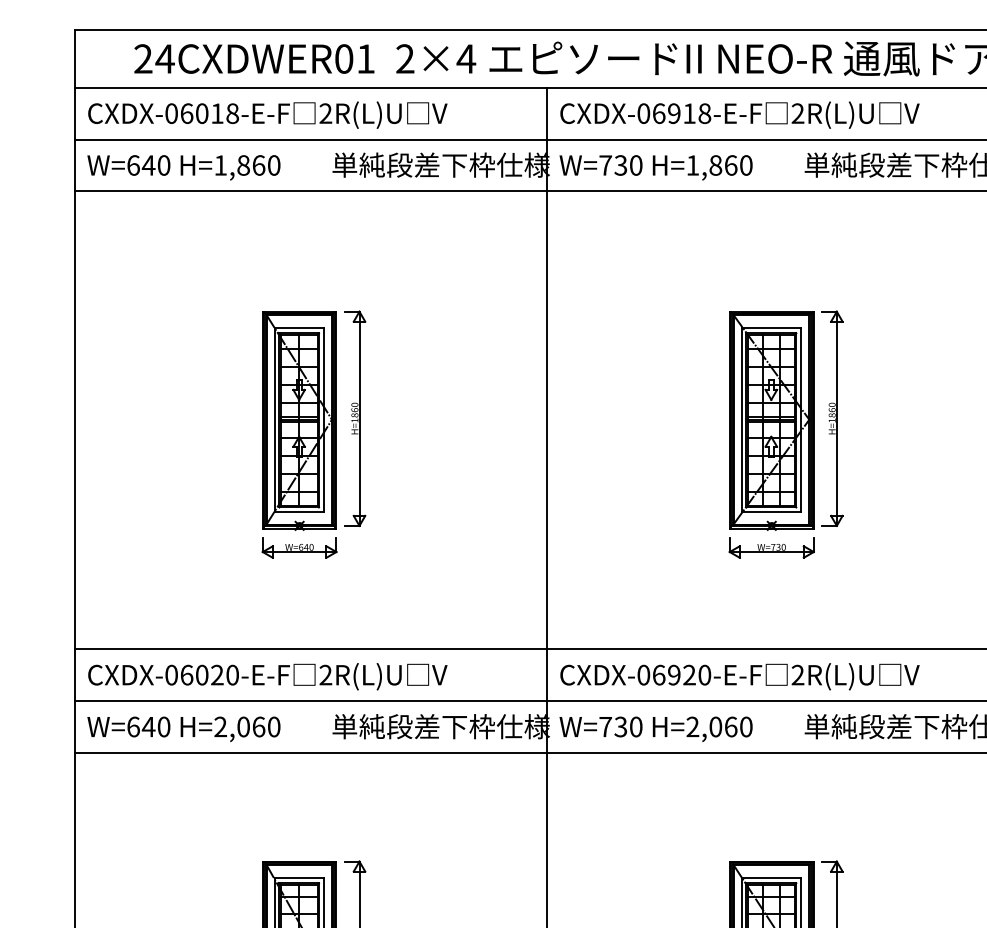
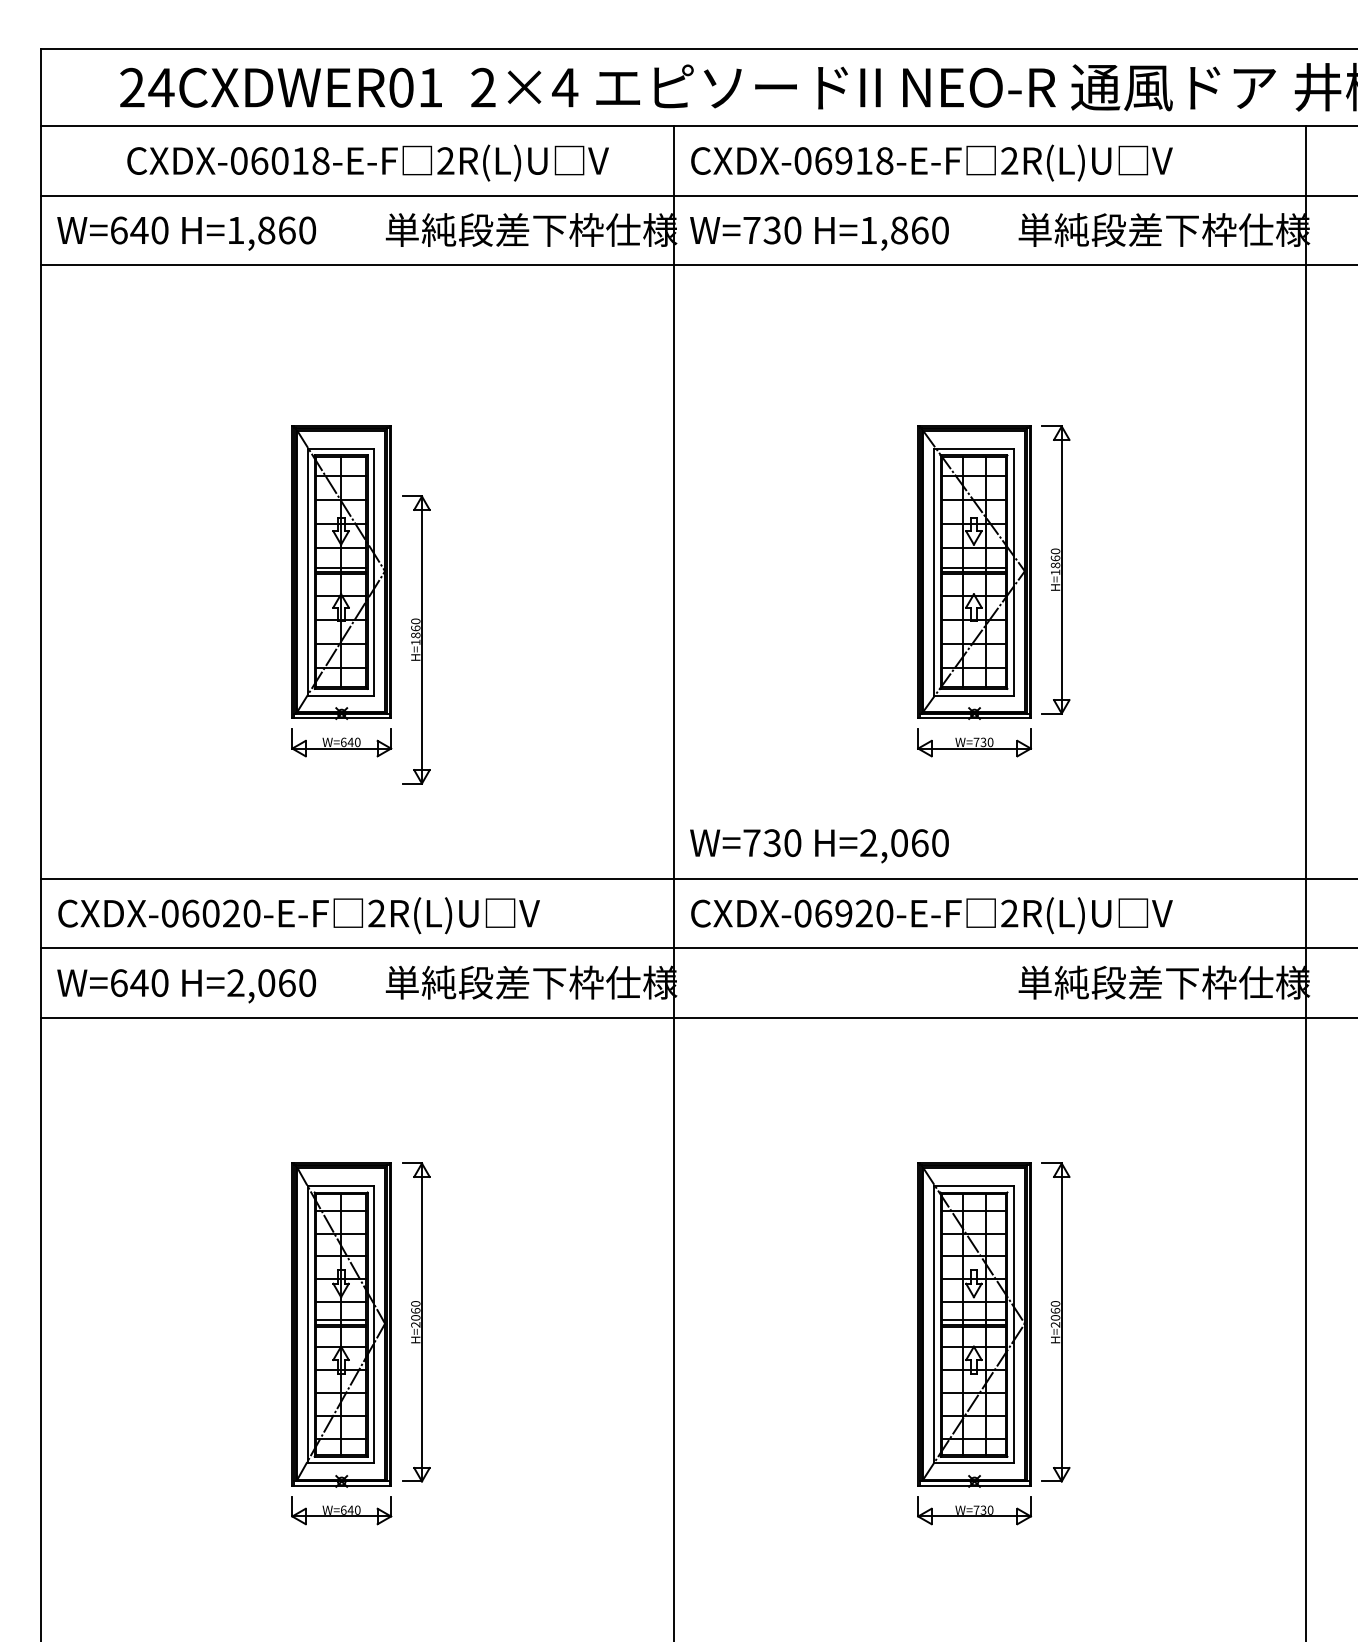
text: (267, 114) -> (367, 162), moved
part: (355, 418) -> (416, 639), moved
text: (656, 729) -> (819, 846), moved

